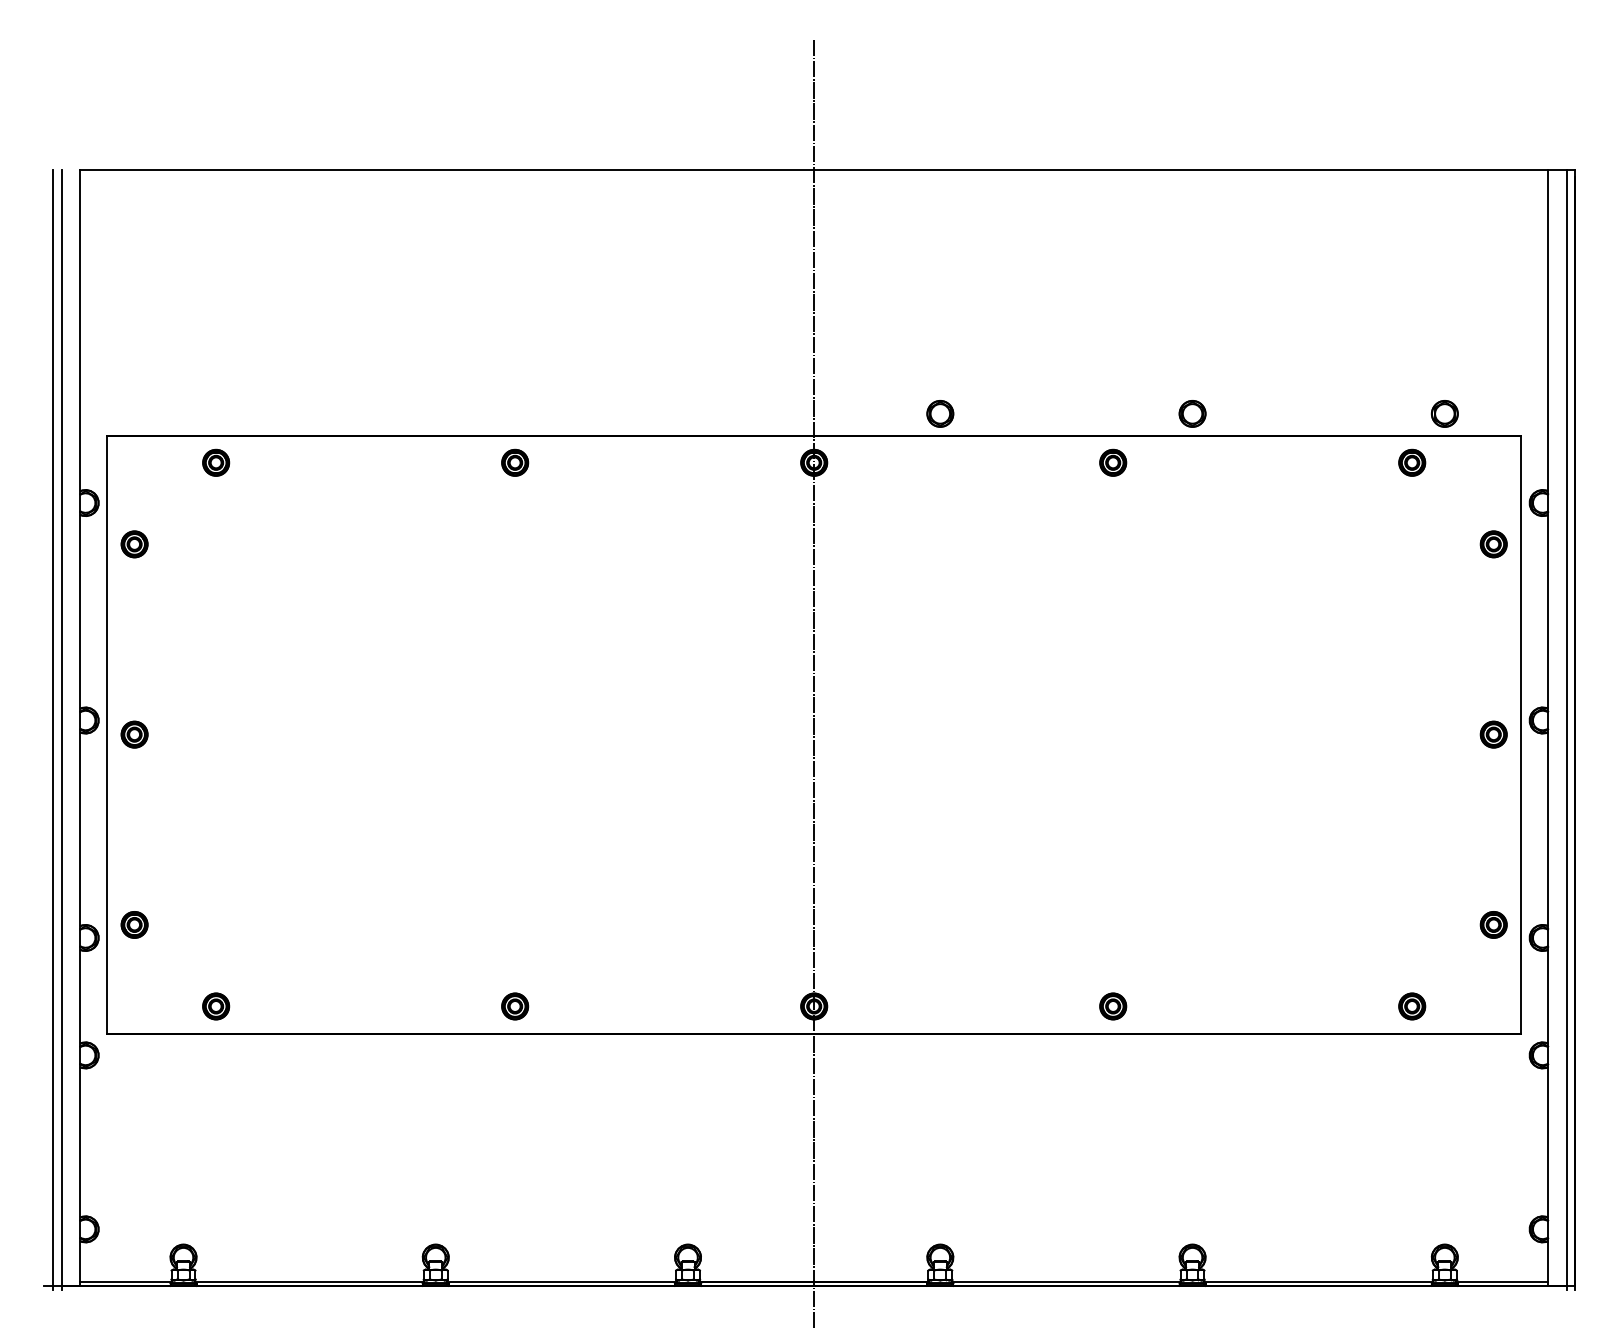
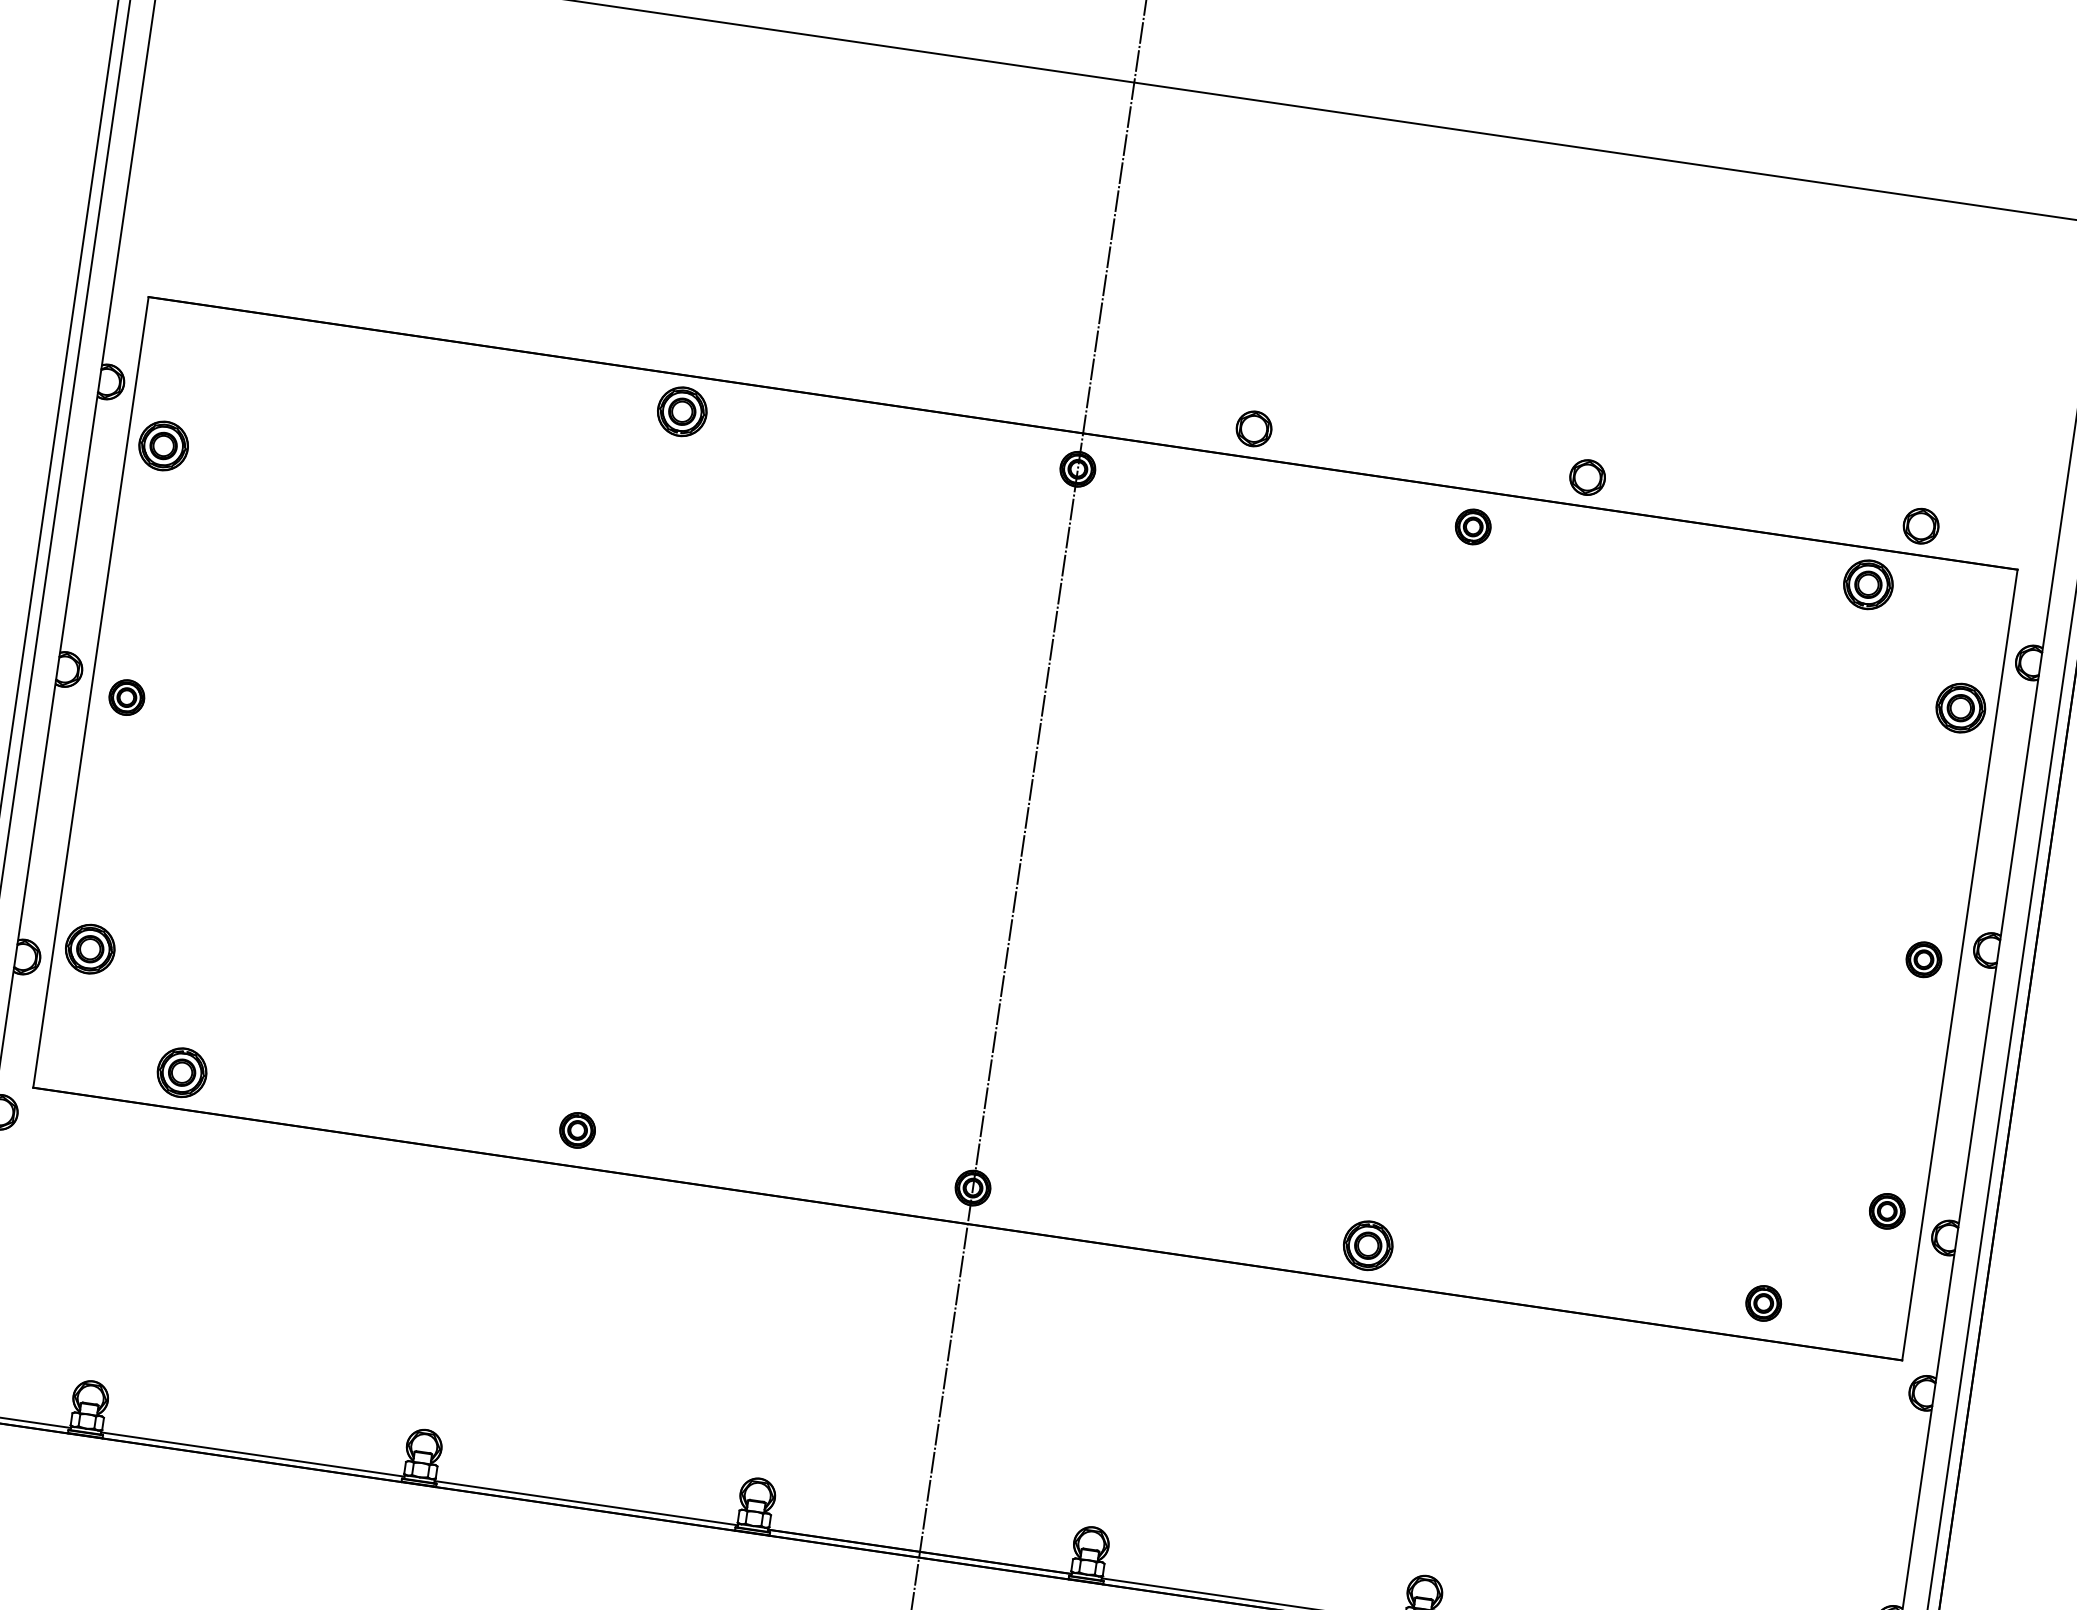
part: (216, 462) -> (287, 353), removed
part: (515, 462) -> (682, 411), size x1.4
part: (1412, 462) -> (1869, 584), size x1.4
part: (134, 544) -> (163, 446), size x1.4
part: (1493, 544) -> (1960, 708), size x1.4
part: (134, 924) -> (90, 948), size x1.4
part: (216, 1006) -> (182, 1072), size x1.4
part: (1113, 1006) -> (1368, 1245), size x1.4

